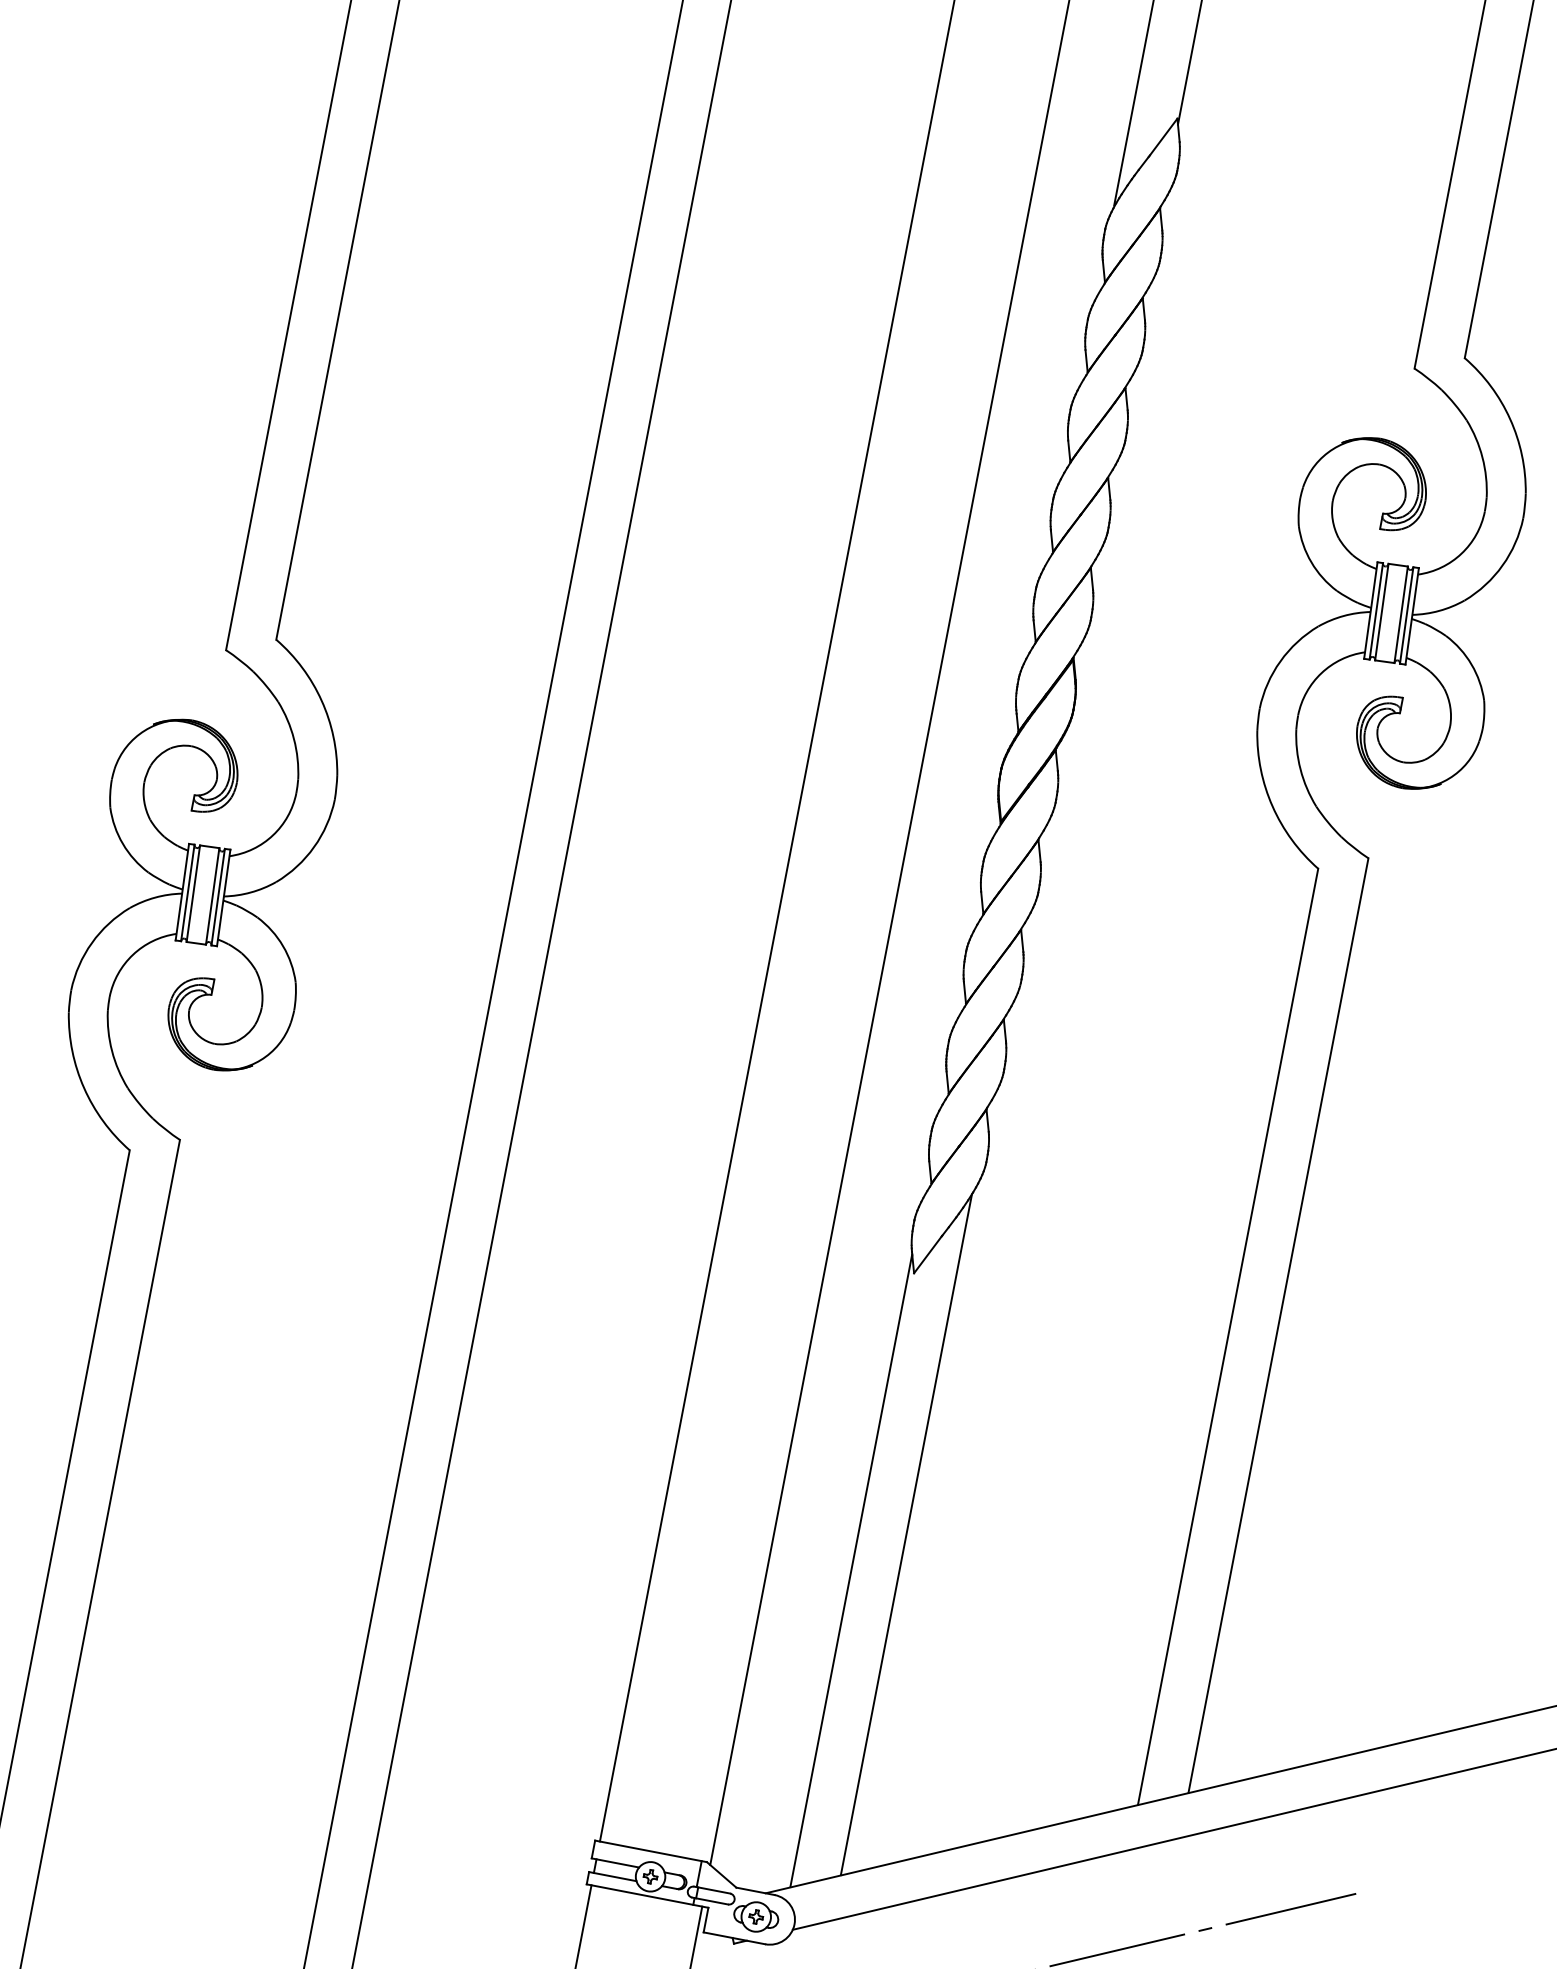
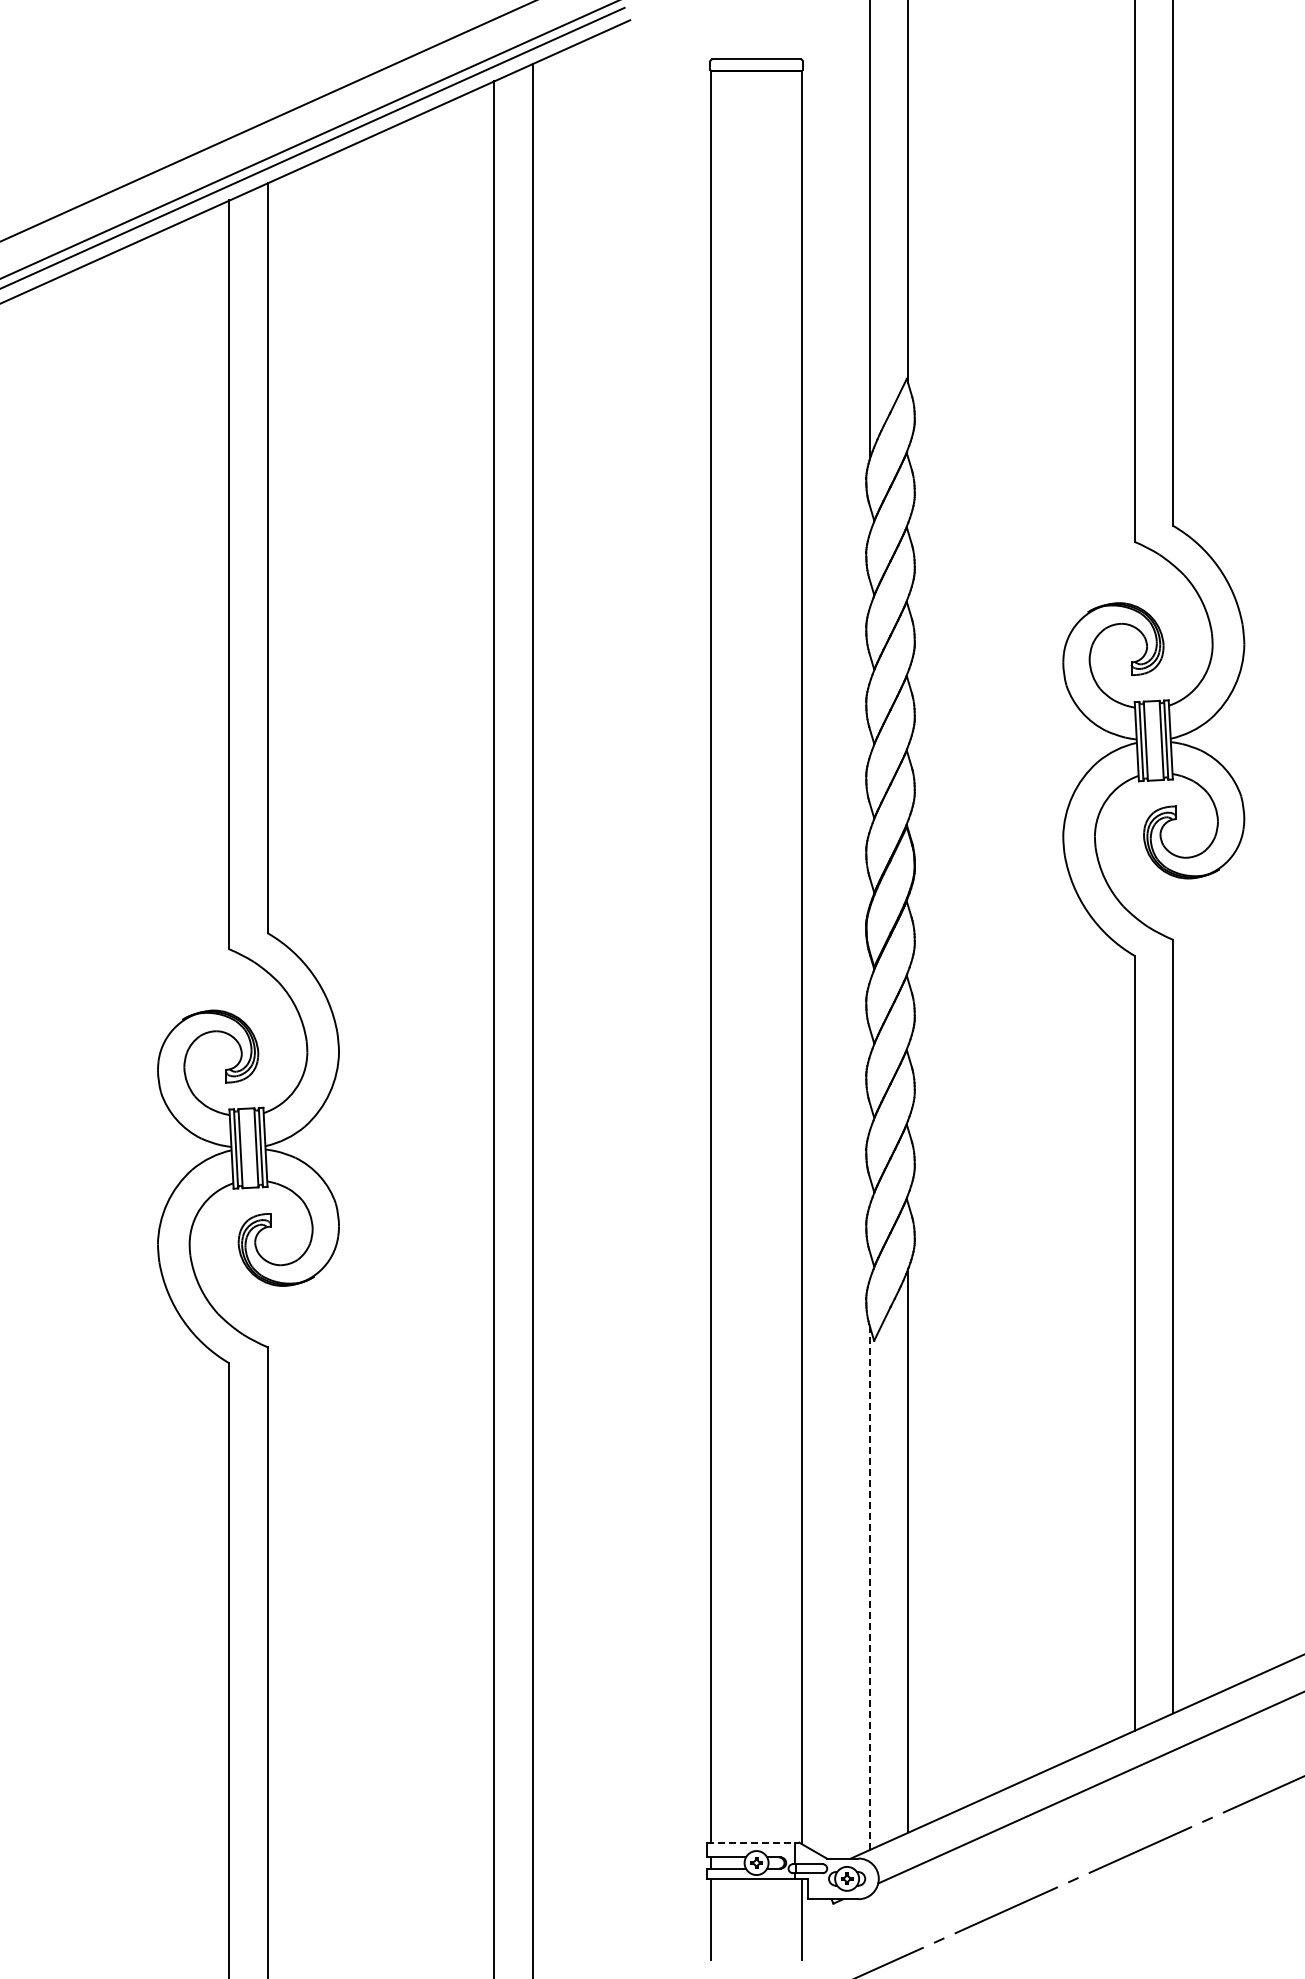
line: (851, 1570) -> (869, 1587), solid -> dashed
line: (651, 1851) -> (753, 1842), solid -> dashed

